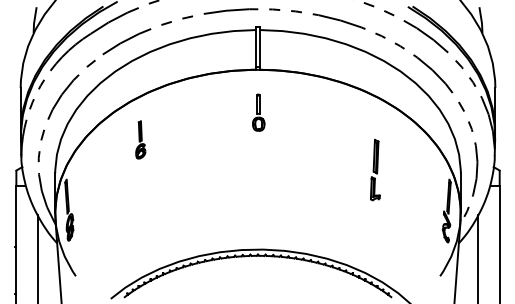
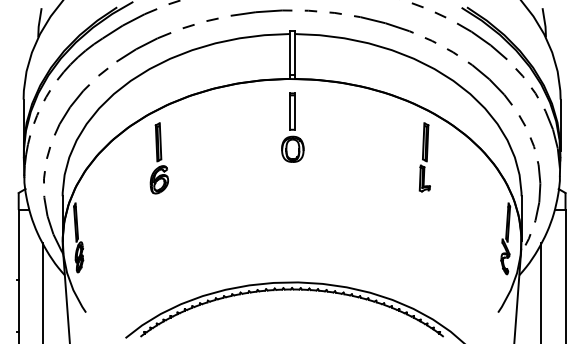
part: (258, 112) -> (292, 127), size x1.67
part: (140, 140) -> (159, 158), size x1.67
part: (375, 170) -> (424, 157), moved

